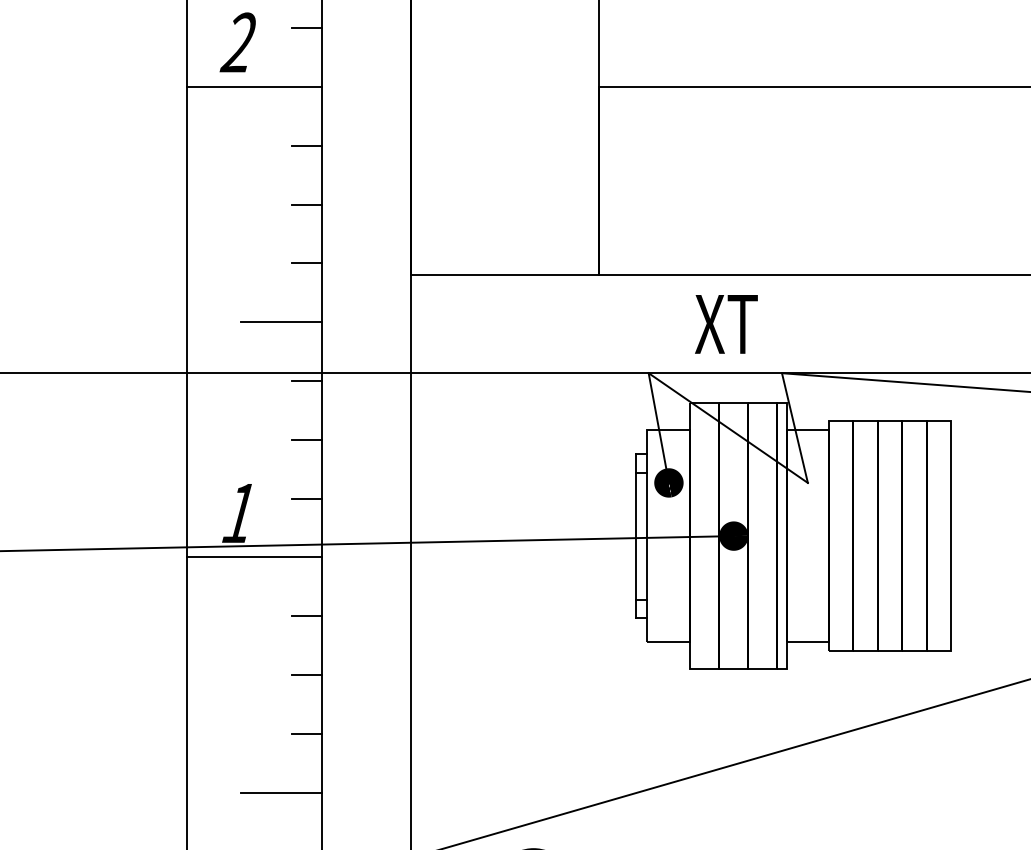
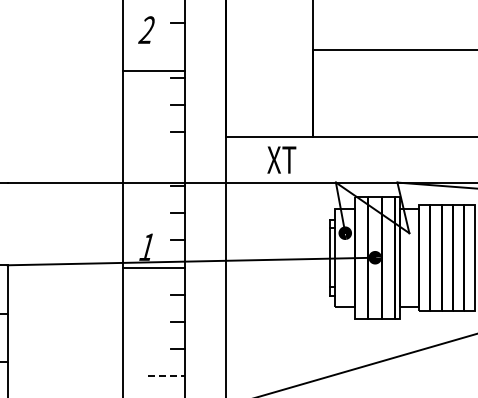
line: (253, 86) -> (153, 70), moved
line: (281, 323) -> (166, 159), removed
text: (725, 323) -> (281, 159), moved
line: (281, 793) -> (166, 376), solid -> dashed

